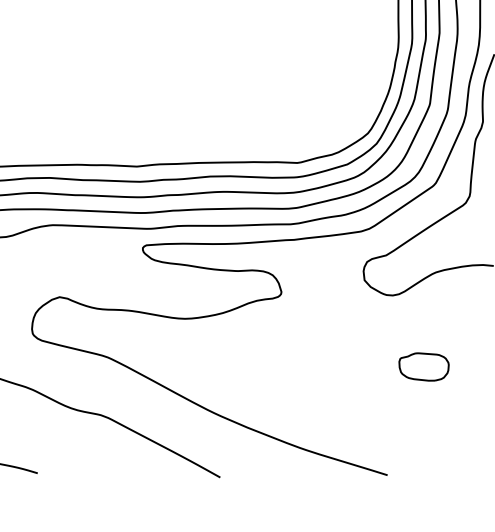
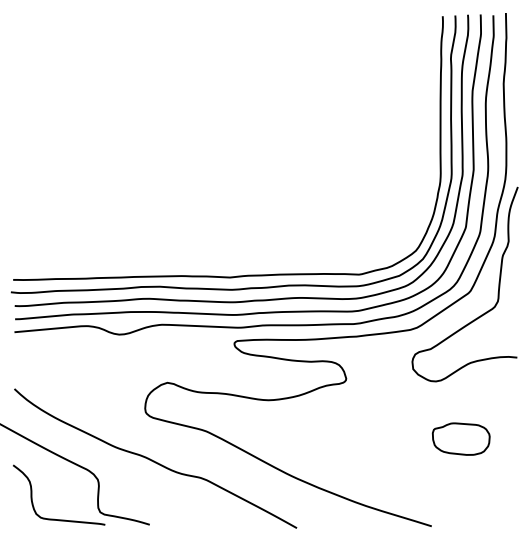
part: (423, 366) -> (460, 438), size x1.43

